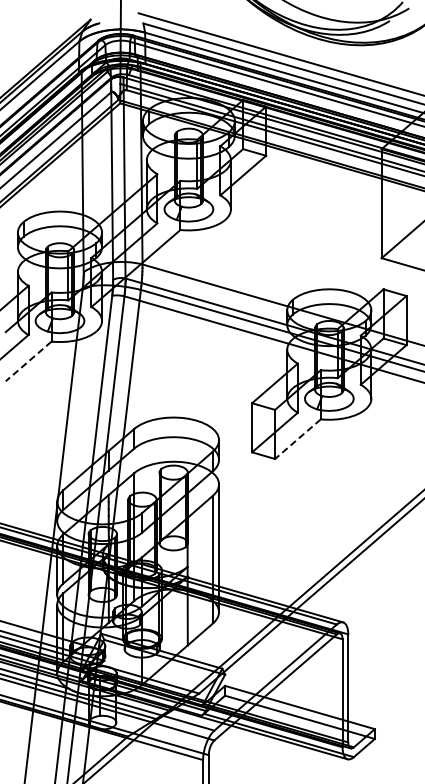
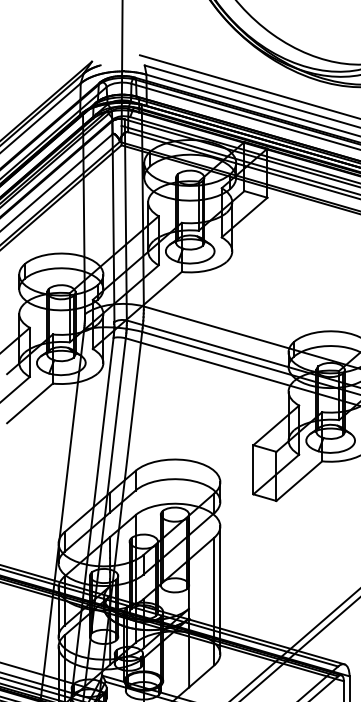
line: (28, 361) -> (29, 403), dashed -> solid
line: (297, 439) -> (298, 481), dashed -> solid

